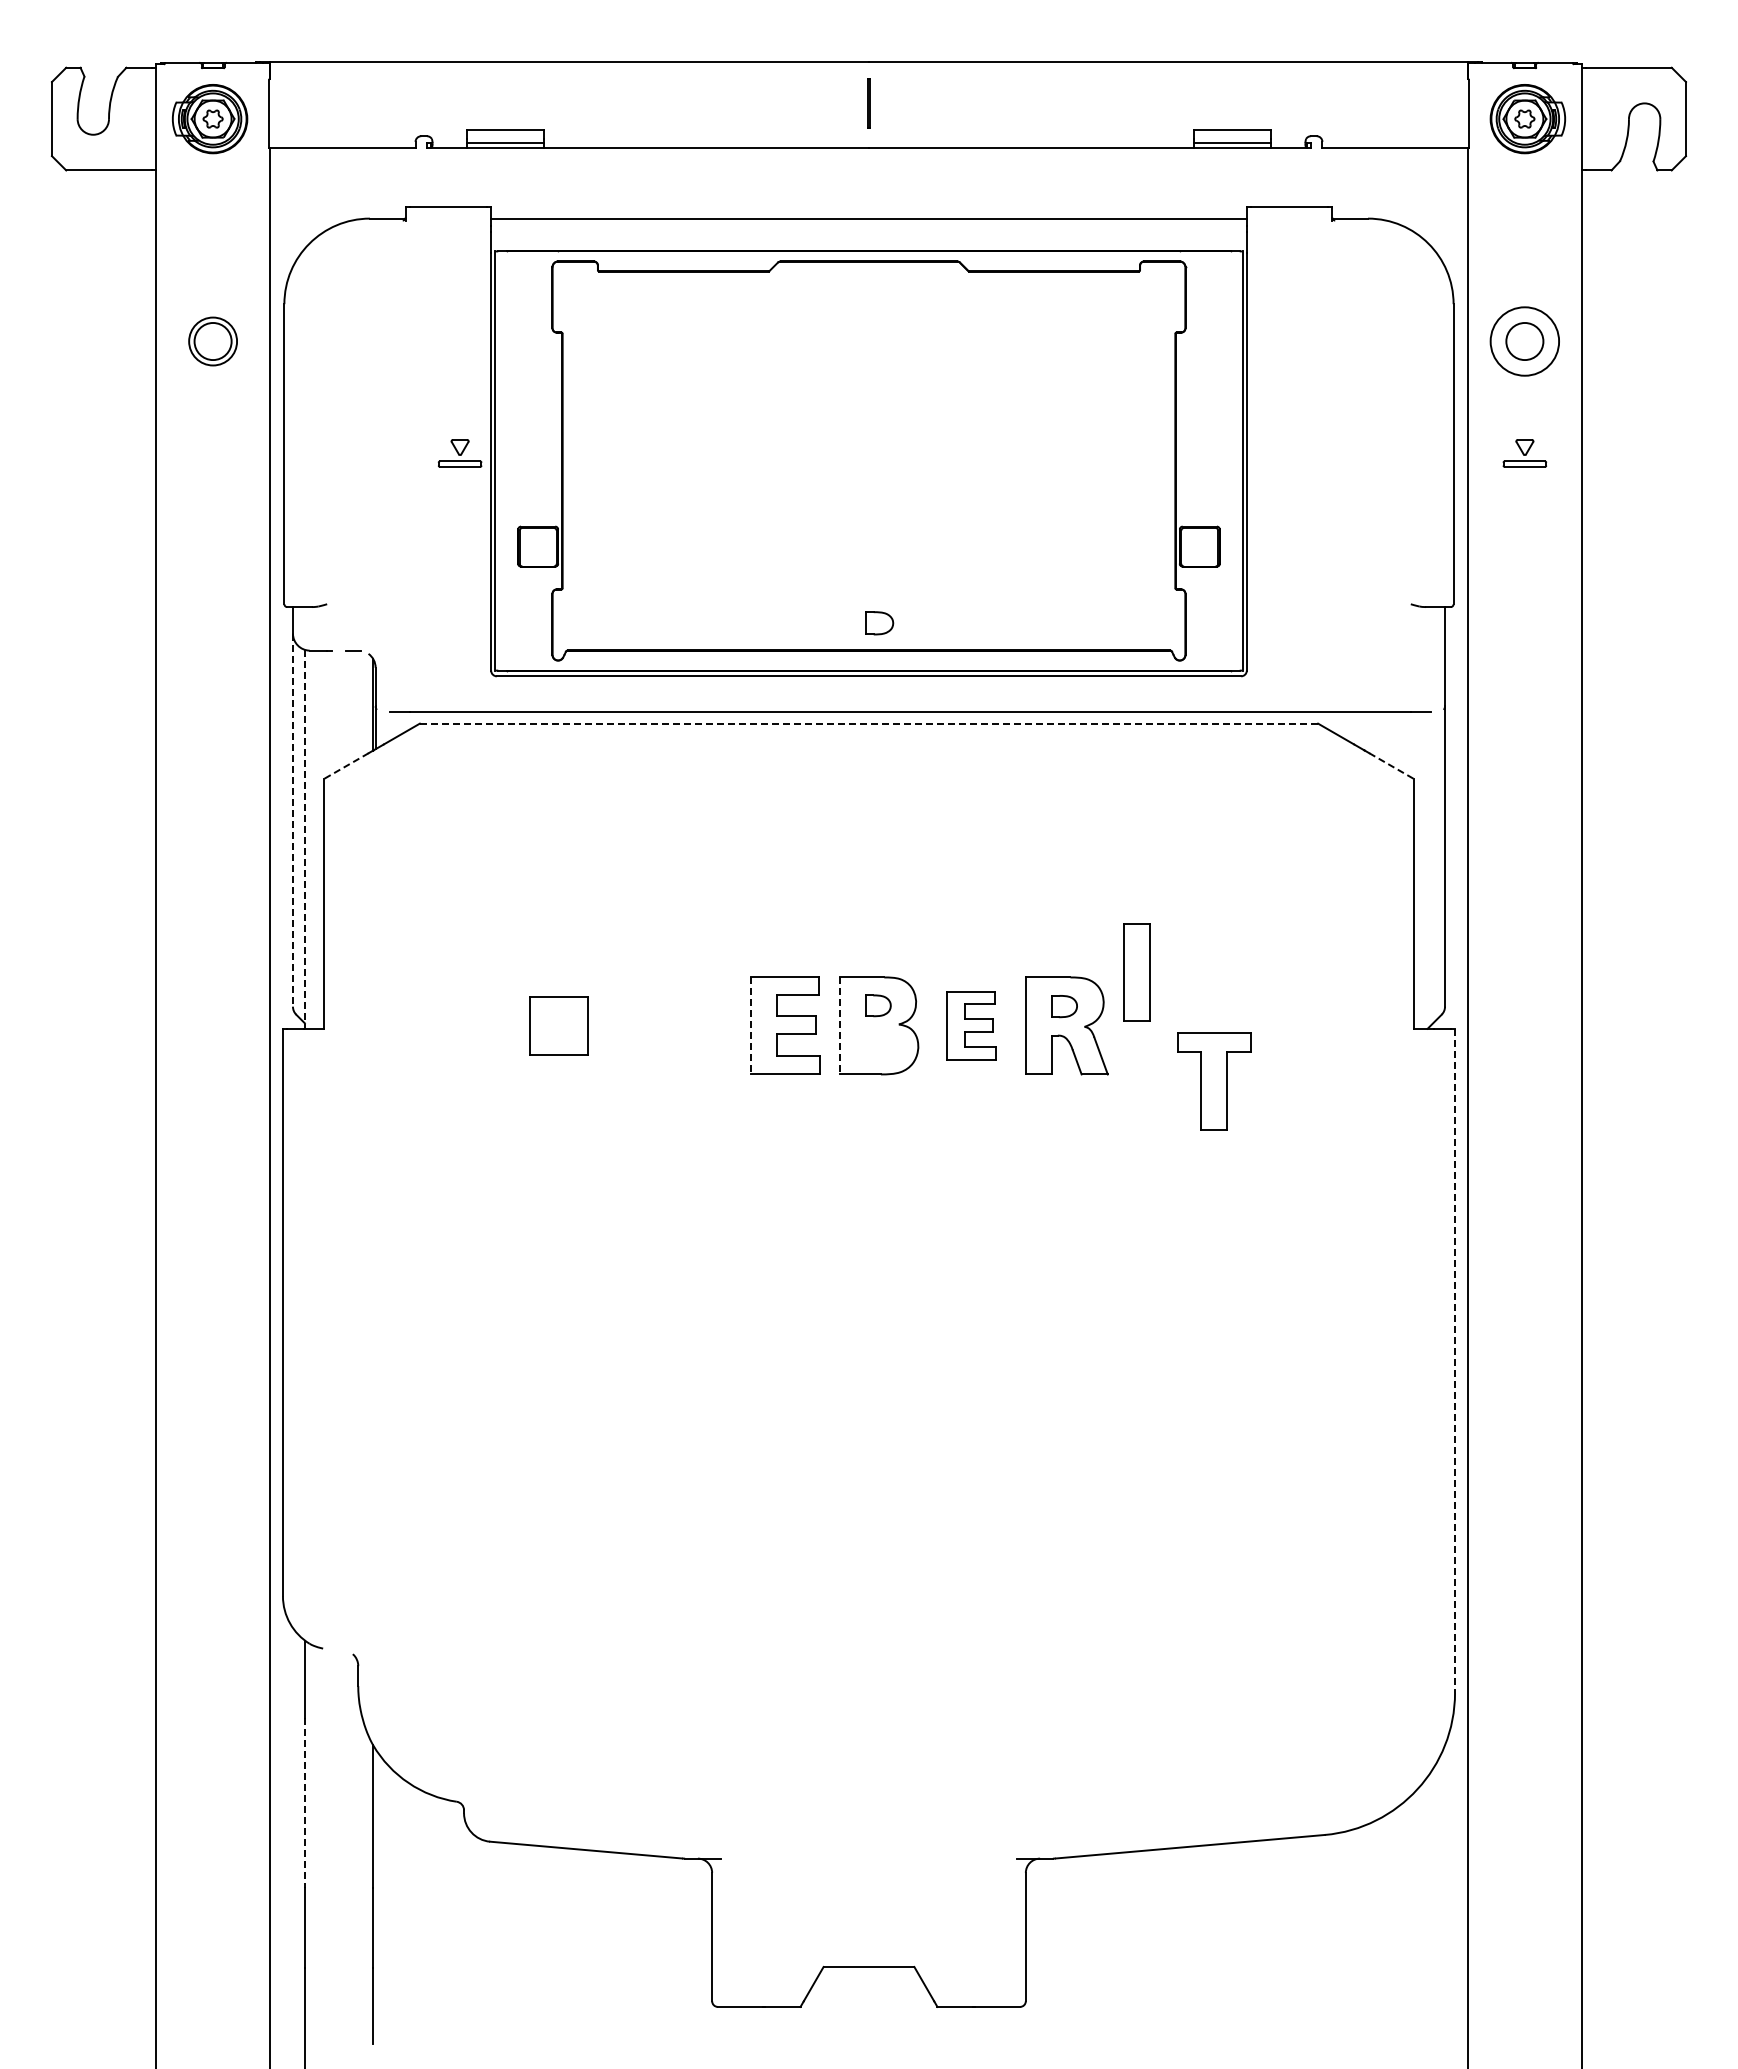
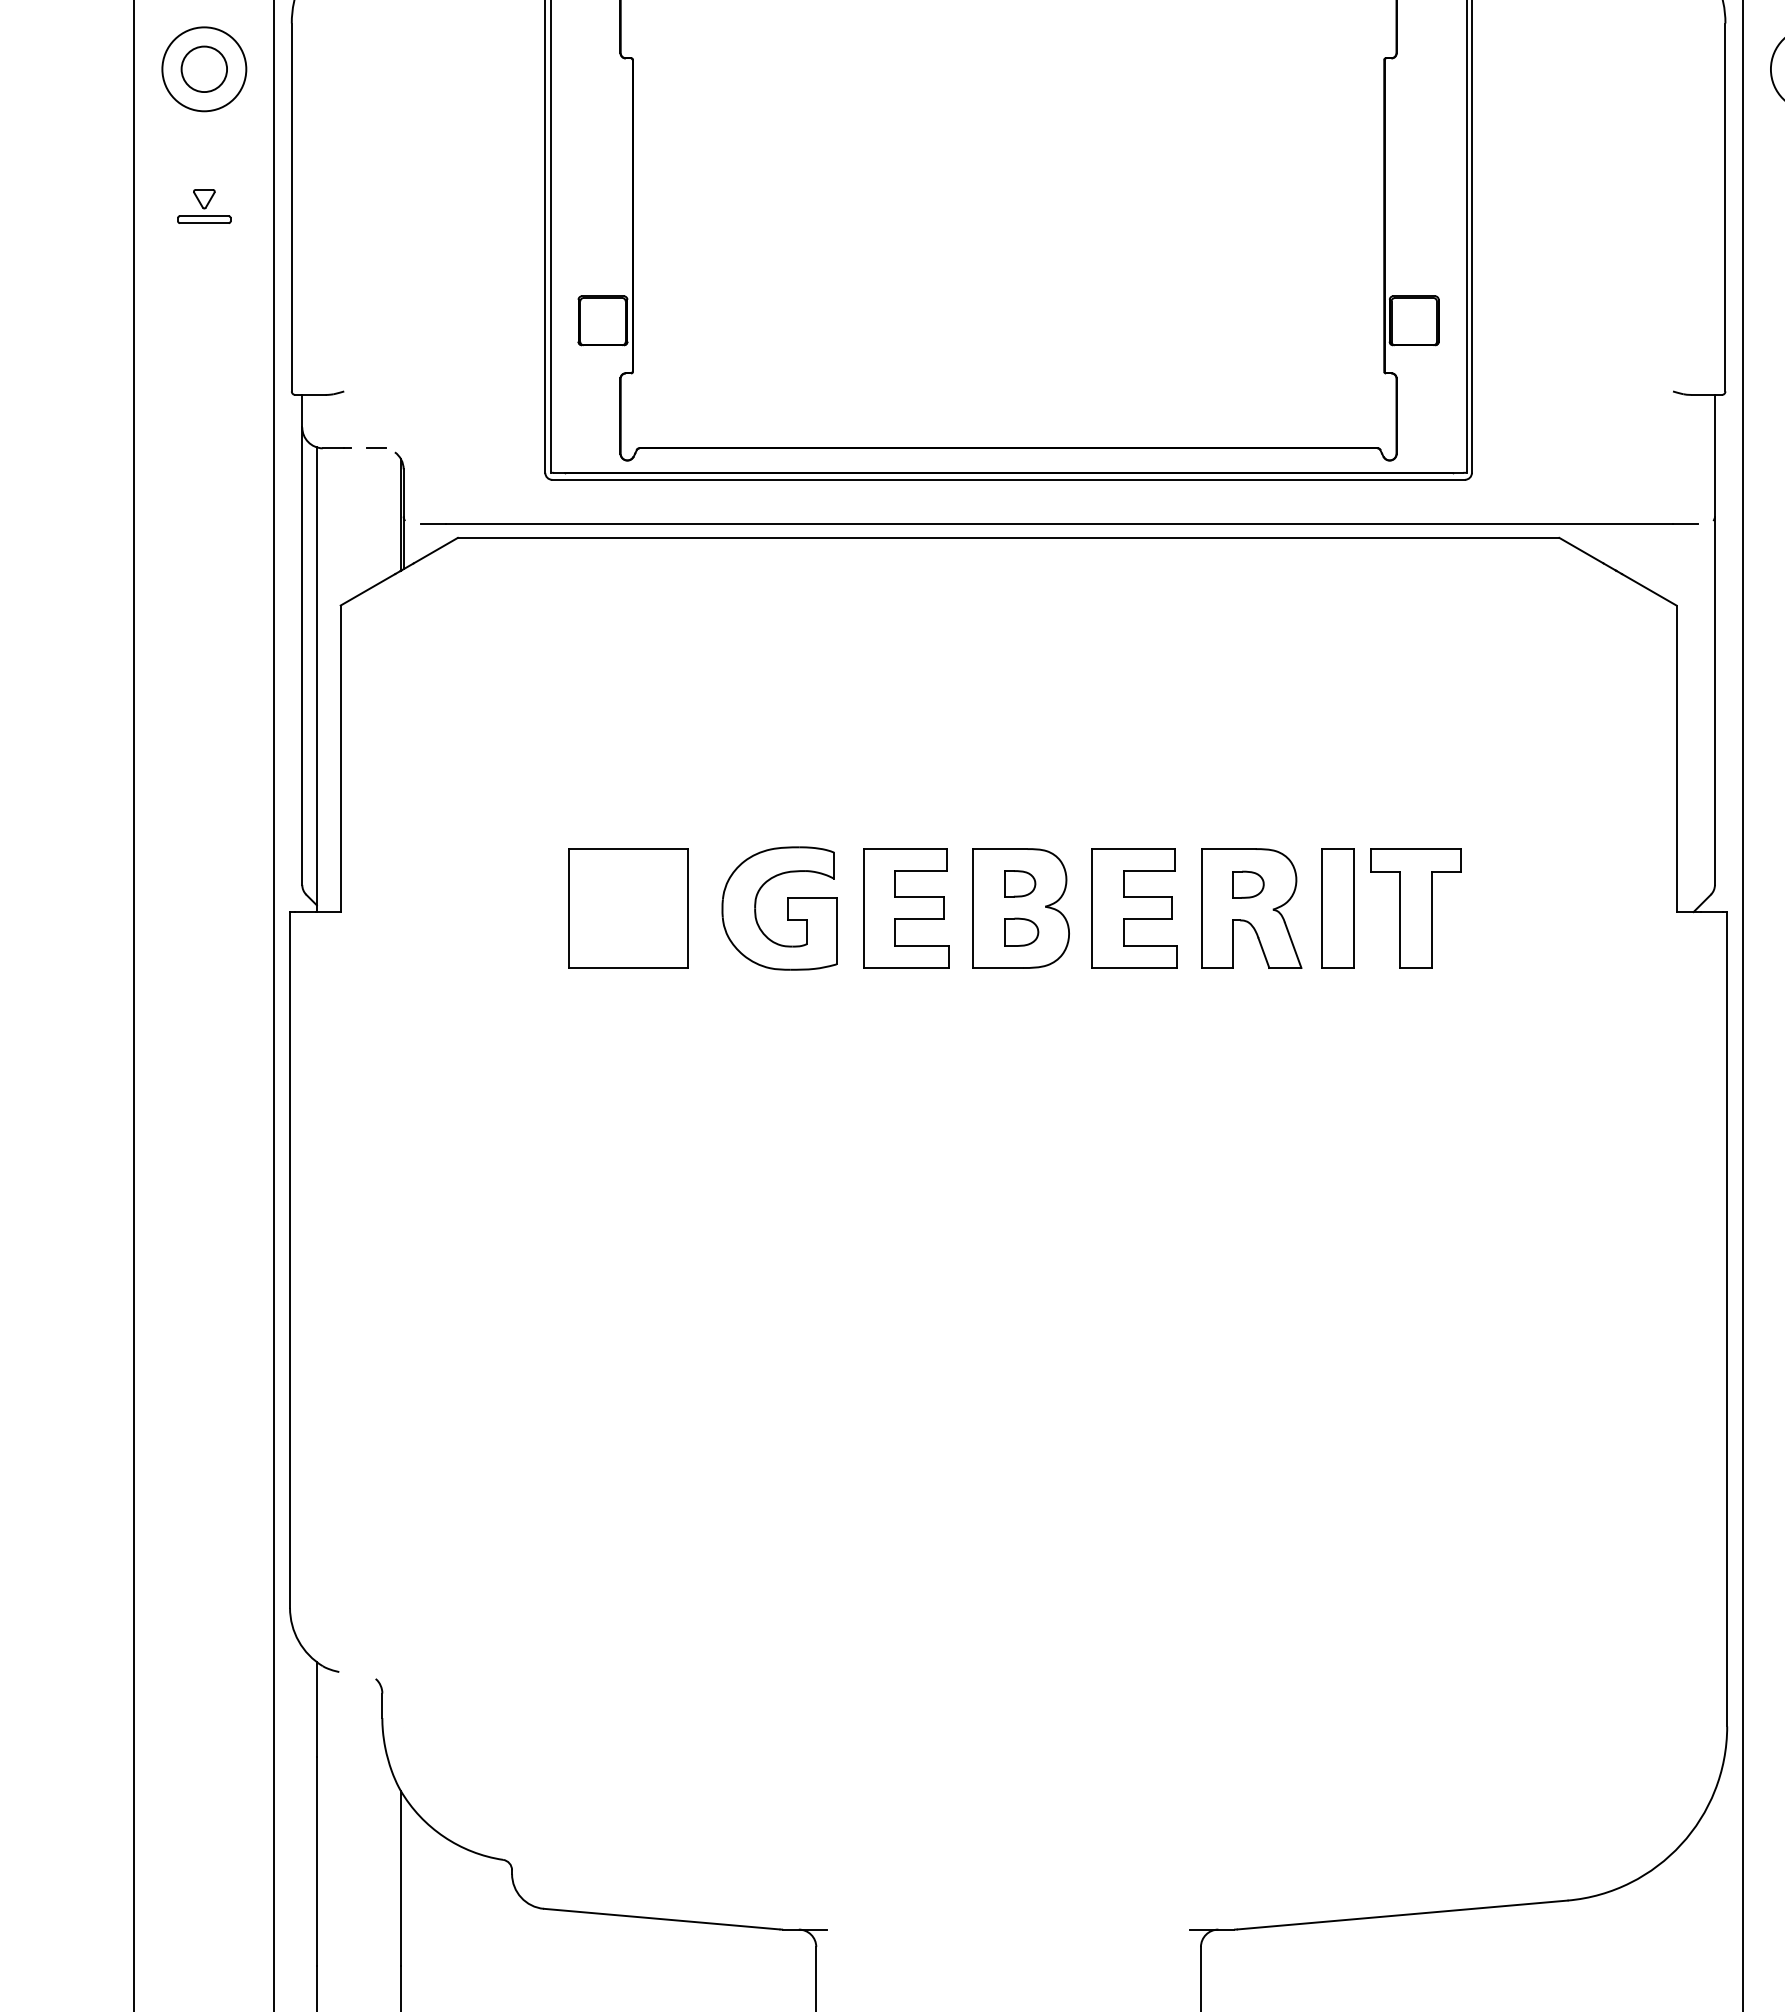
circle: (212, 341) -> (203, 69), size x1.43
part: (460, 453) -> (204, 206), moved
part: (879, 623) -> (1021, 932), moved
line: (868, 723) -> (1008, 537), dashed -> solid
line: (346, 765) -> (367, 589), dashed -> solid
line: (1391, 765) -> (1649, 589), dashed -> solid
line: (292, 820) -> (301, 656), dashed -> solid
line: (304, 839) -> (316, 679), dashed -> solid
part: (1136, 972) -> (1336, 908), moved
part: (559, 1025) -> (629, 908), size x1.67
part: (688, 1025) -> (787, 908), added
part: (971, 1025) -> (1134, 908), size x1.43
line: (750, 1026) -> (863, 909), dashed -> solid
line: (840, 1026) -> (973, 909), dashed -> solid
part: (1214, 1081) -> (1416, 908), moved
line: (1455, 1361) -> (1727, 1320), dashed -> solid
line: (304, 1803) -> (316, 1861), dashed -> solid

